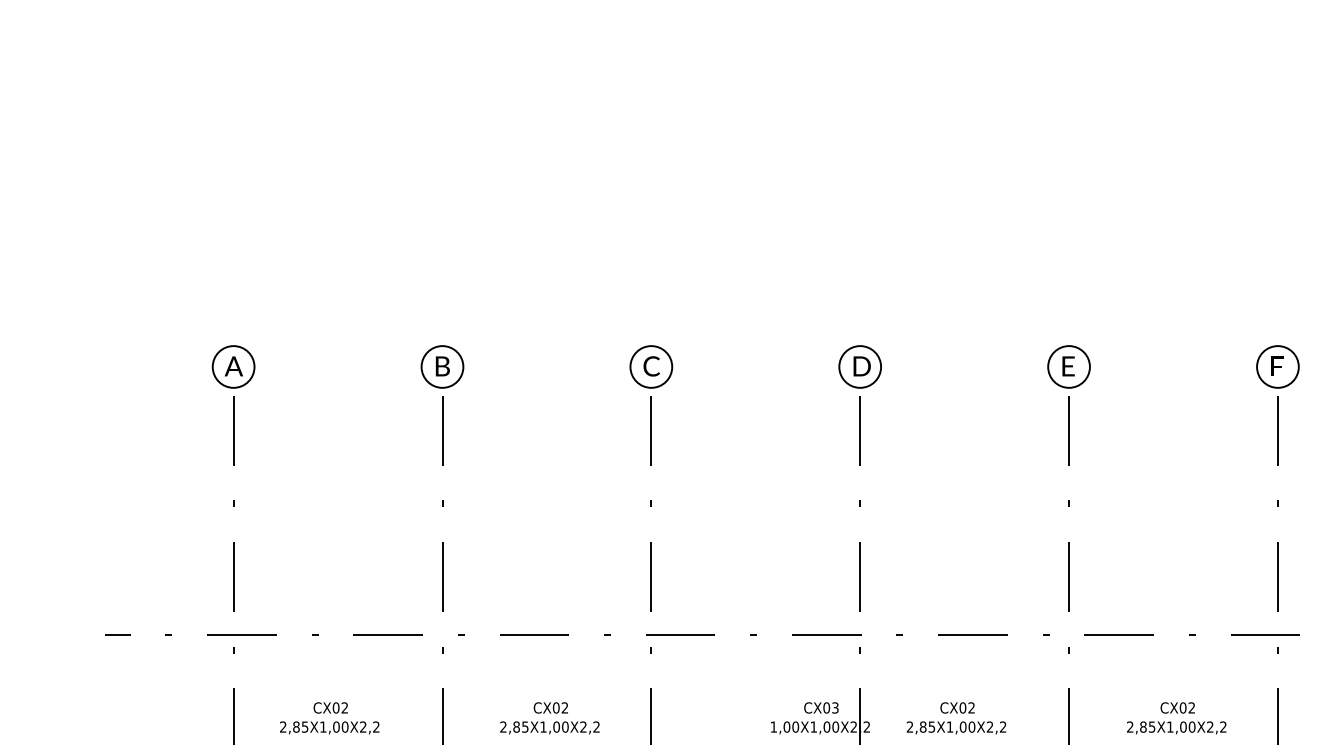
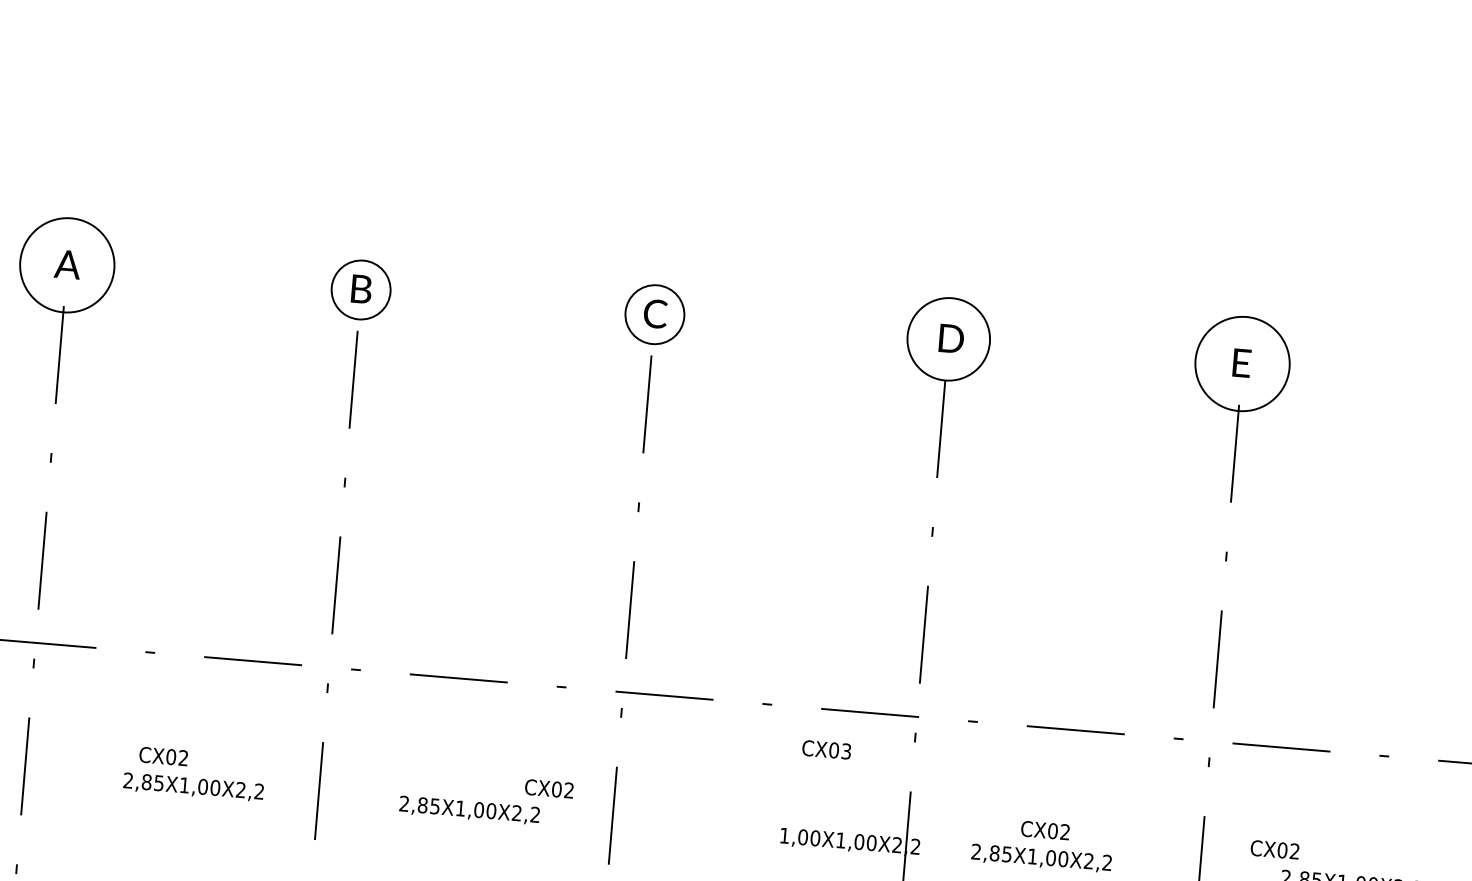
circle: (233, 366) -> (67, 264), size x1.6
circle: (860, 366) -> (949, 338), size x1.4
circle: (1068, 366) -> (1241, 363), size x1.6
text: (550, 707) -> (548, 788), moved
text: (821, 707) -> (826, 749), moved
text: (1177, 707) -> (1274, 849), moved
text: (329, 727) -> (193, 786), moved

